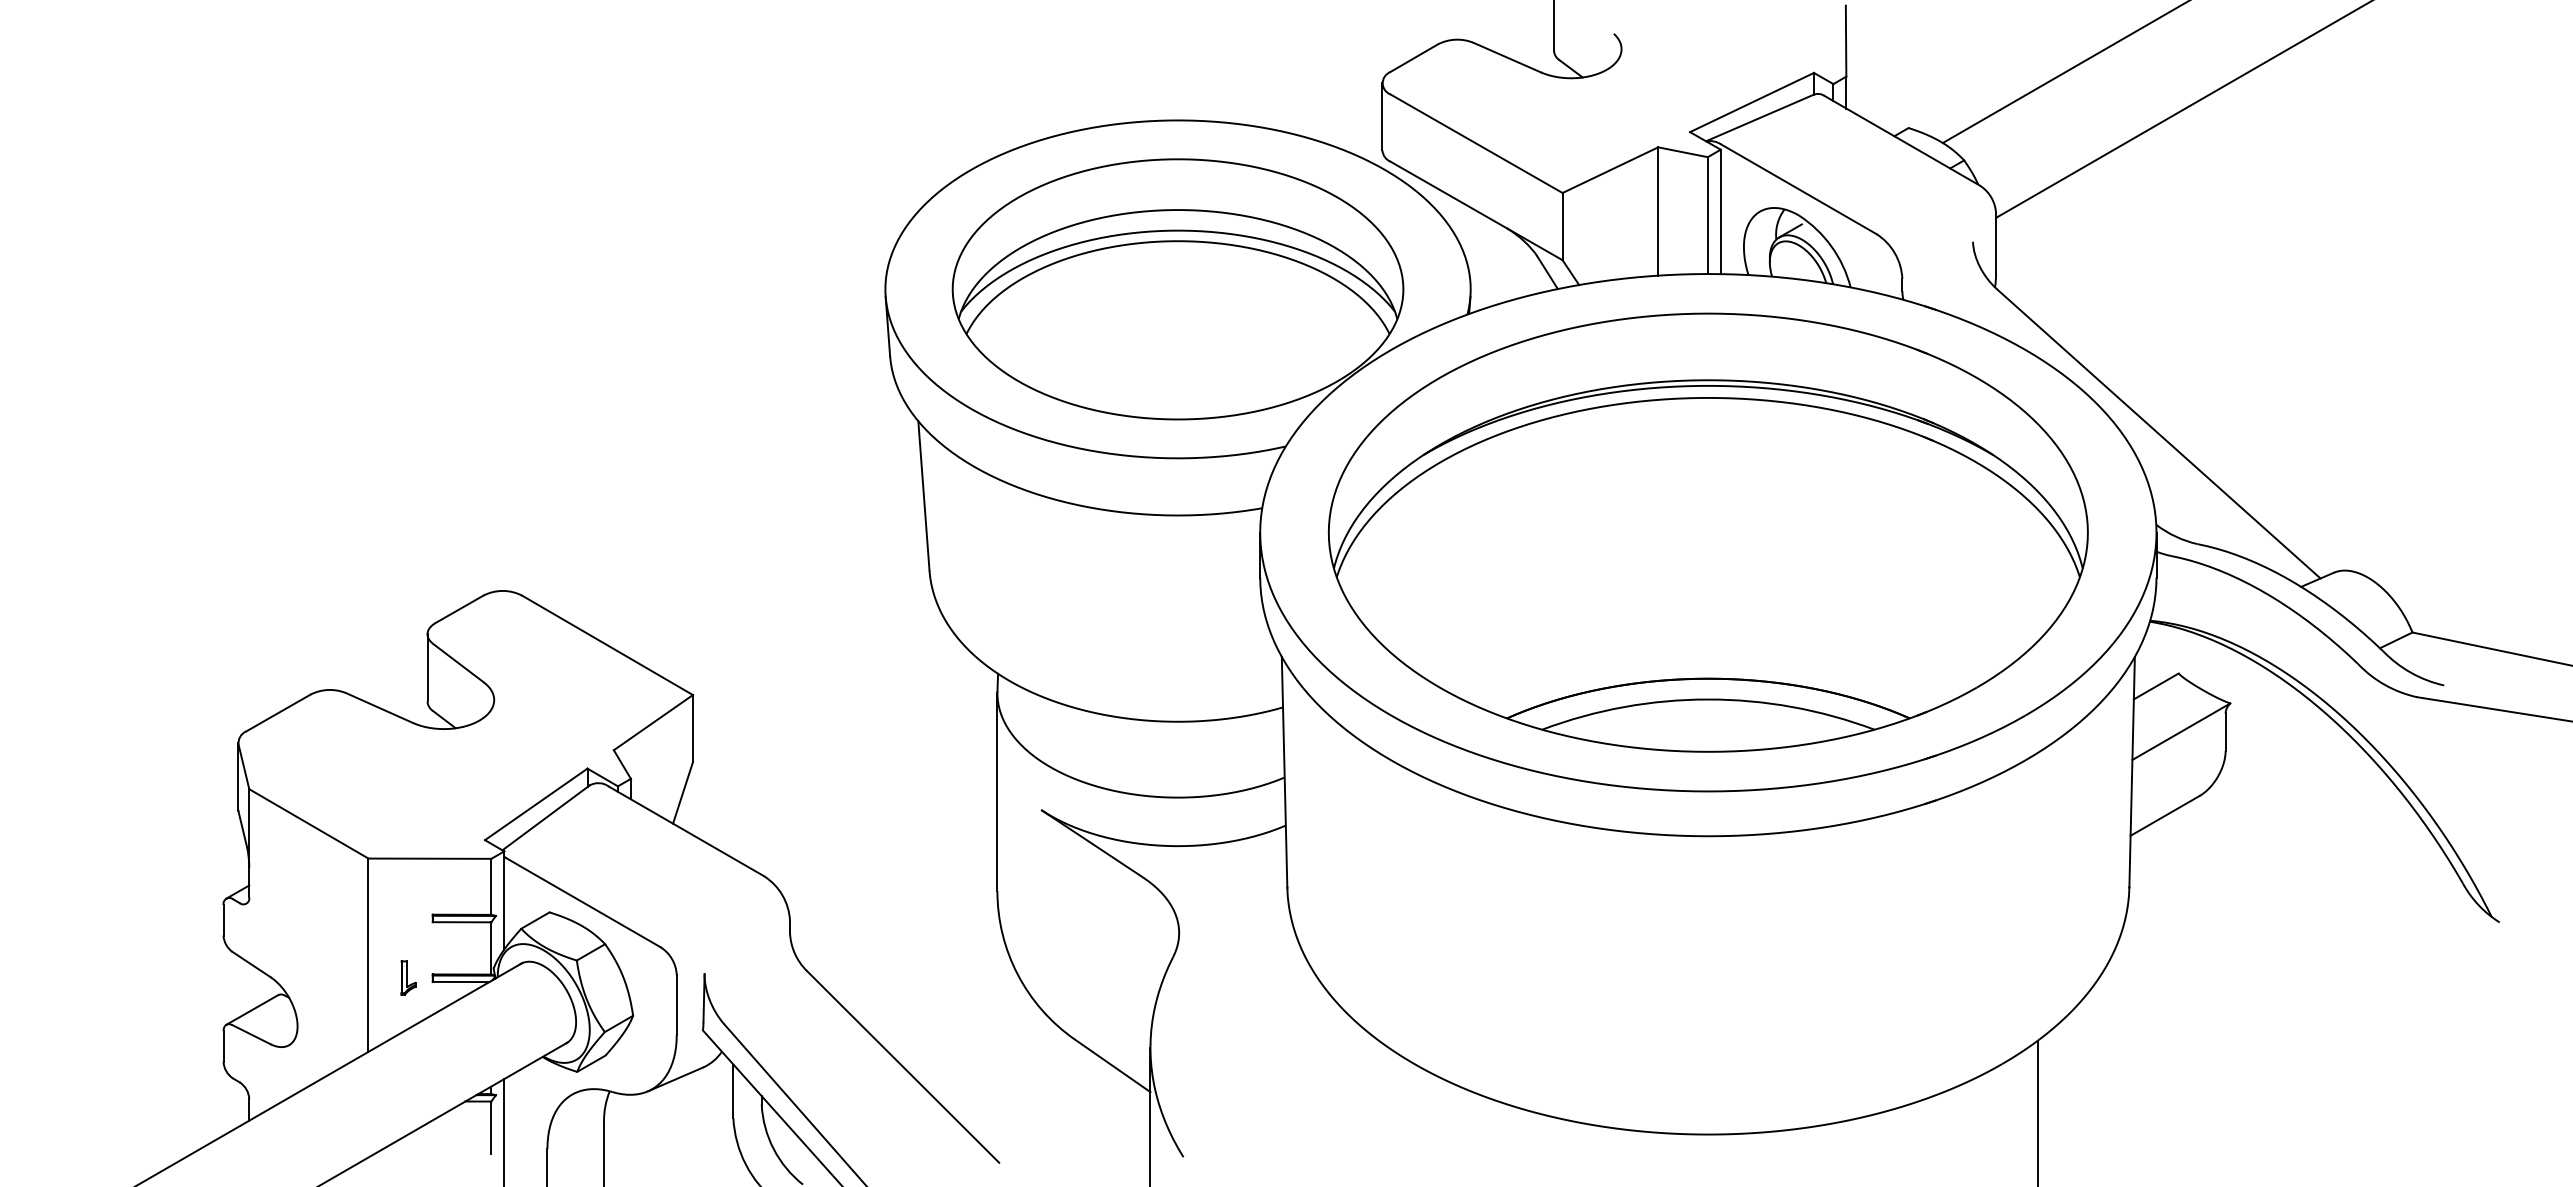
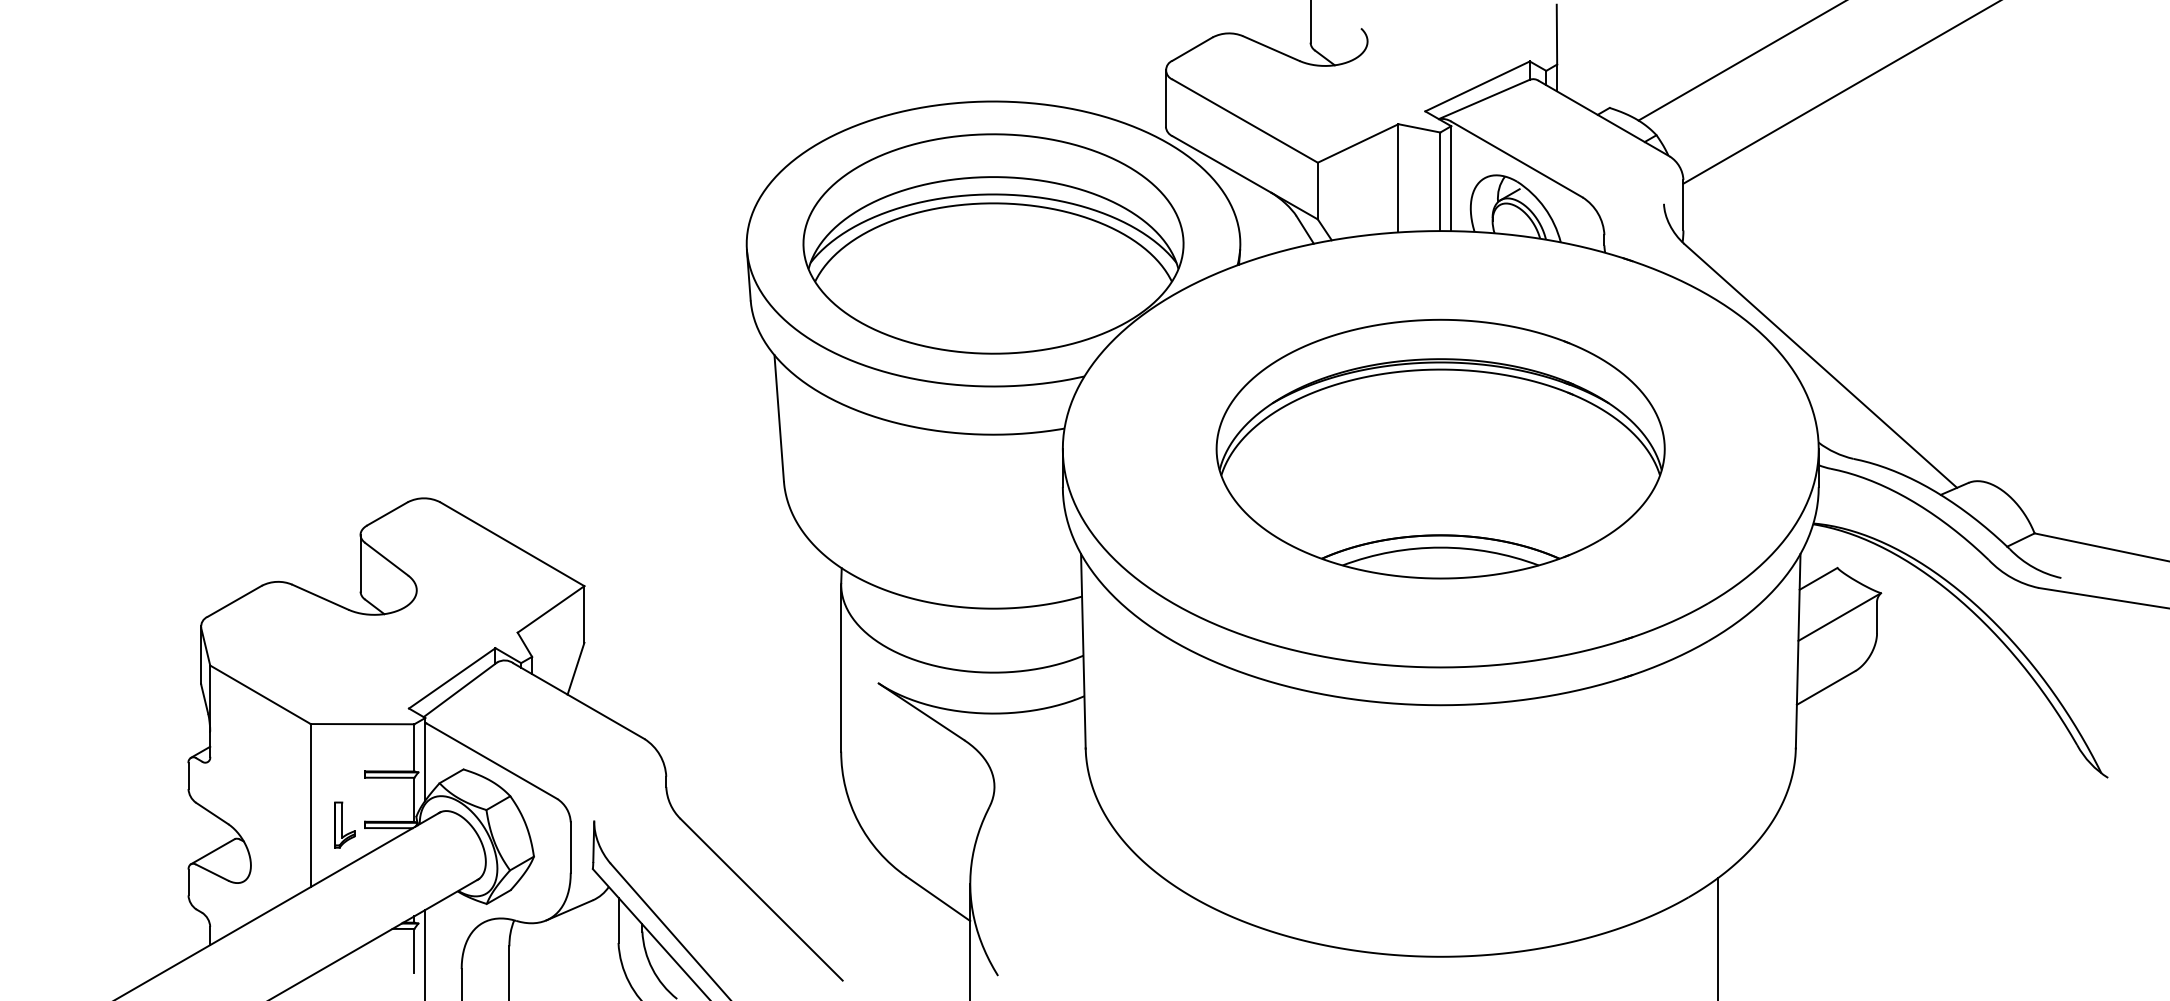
part: (1708, 531) -> (1440, 448), size x0.7
part: (408, 977) -> (344, 824), size x1.6

